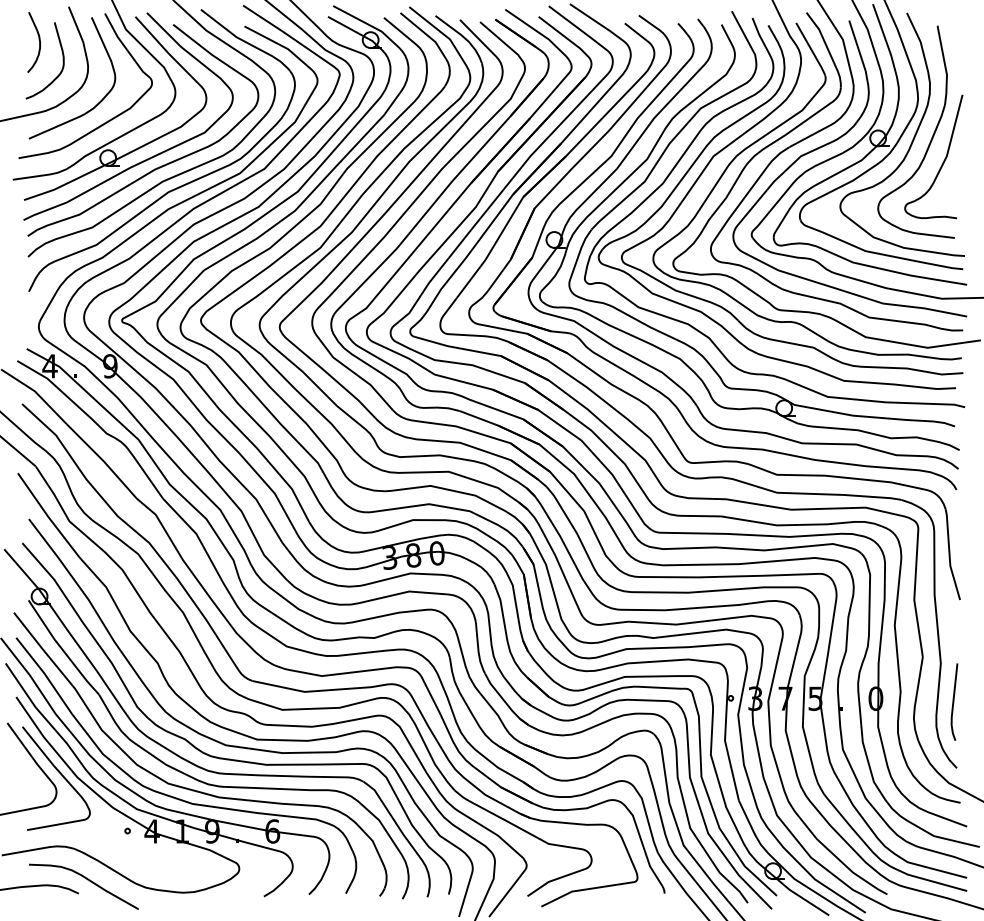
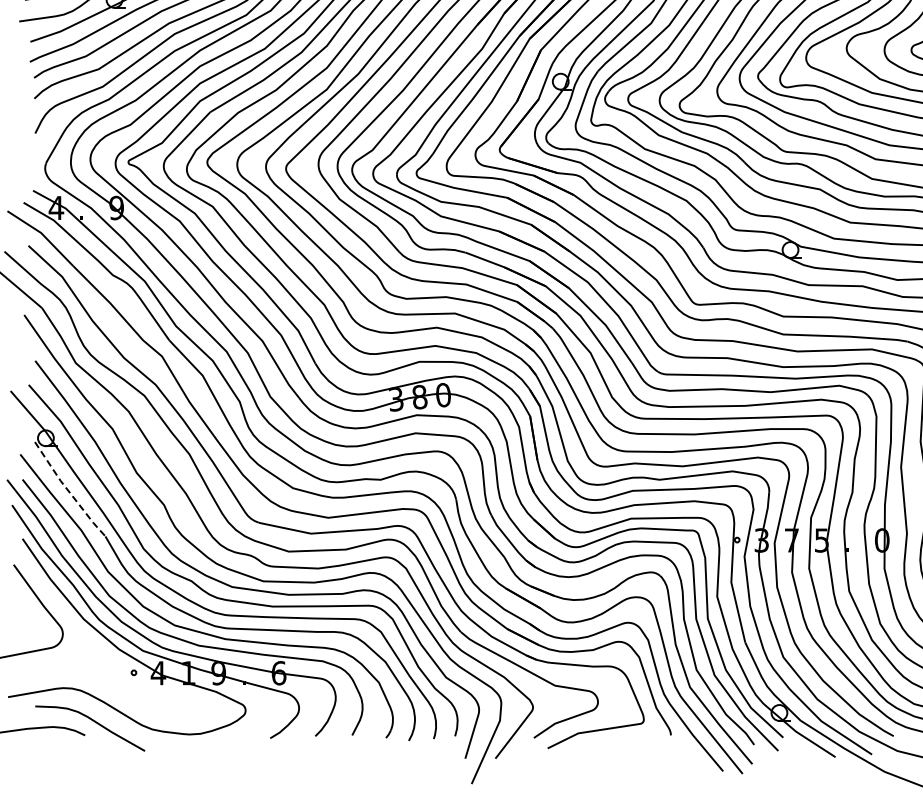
line: (62, 649) -> (68, 491), solid -> dashed
curve: (60, 774) -> (66, 616), removed

